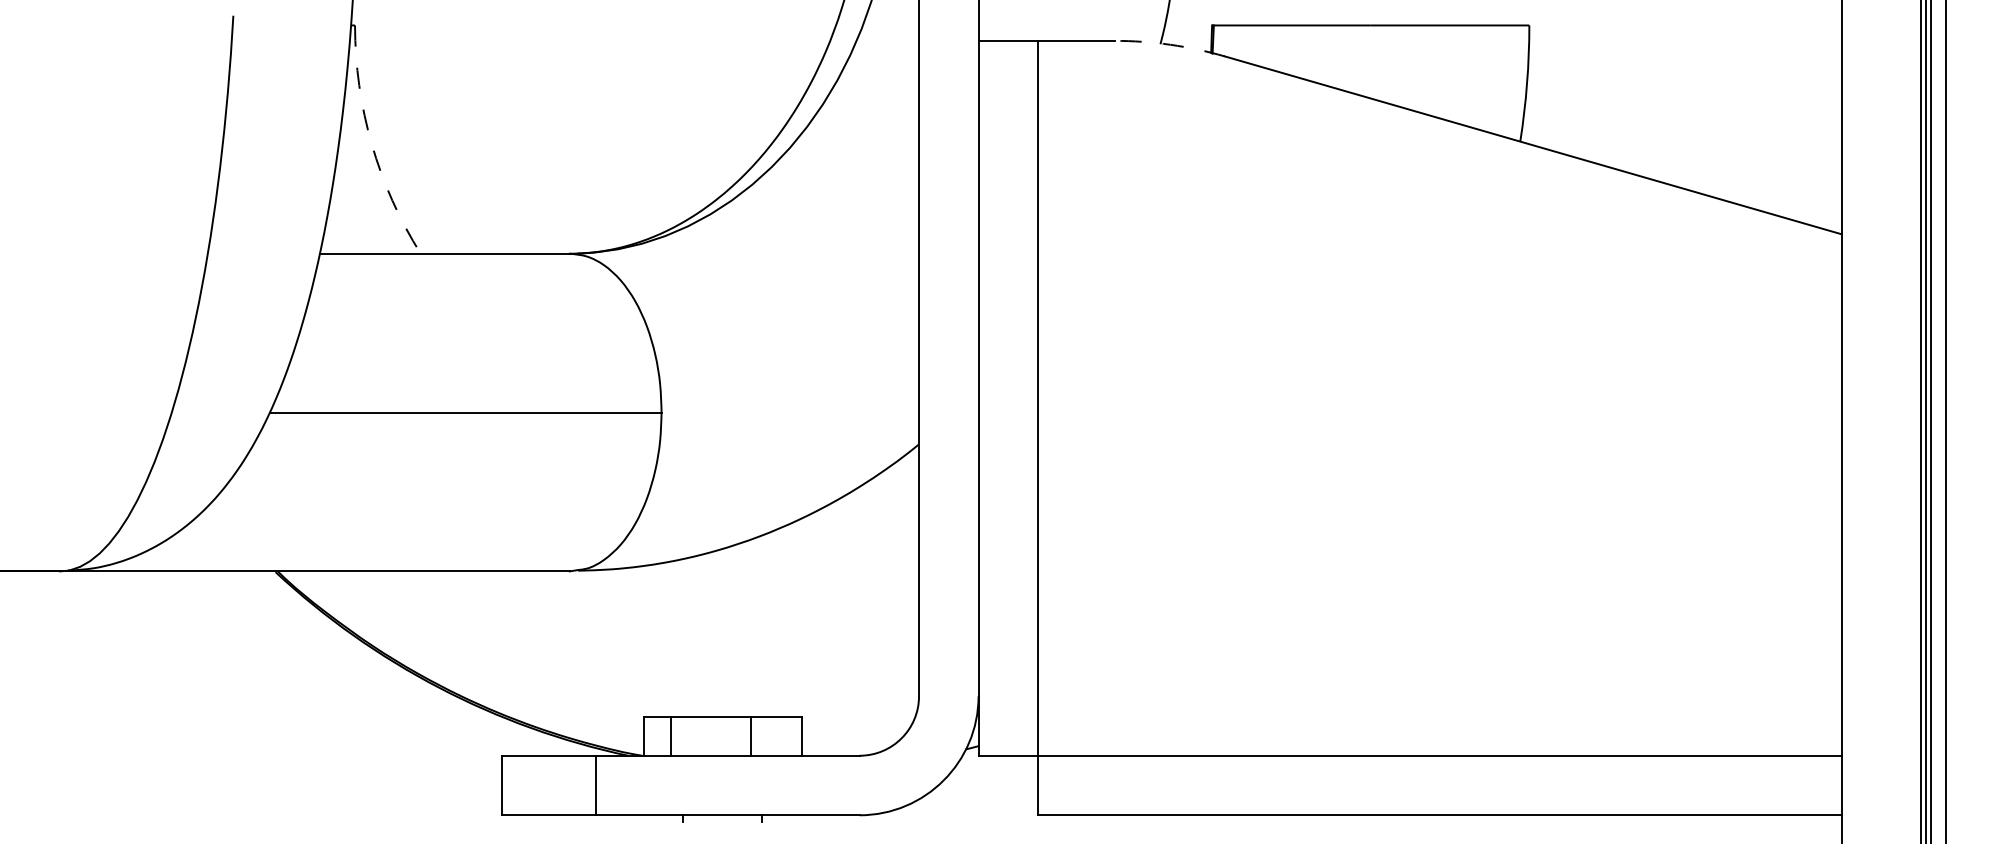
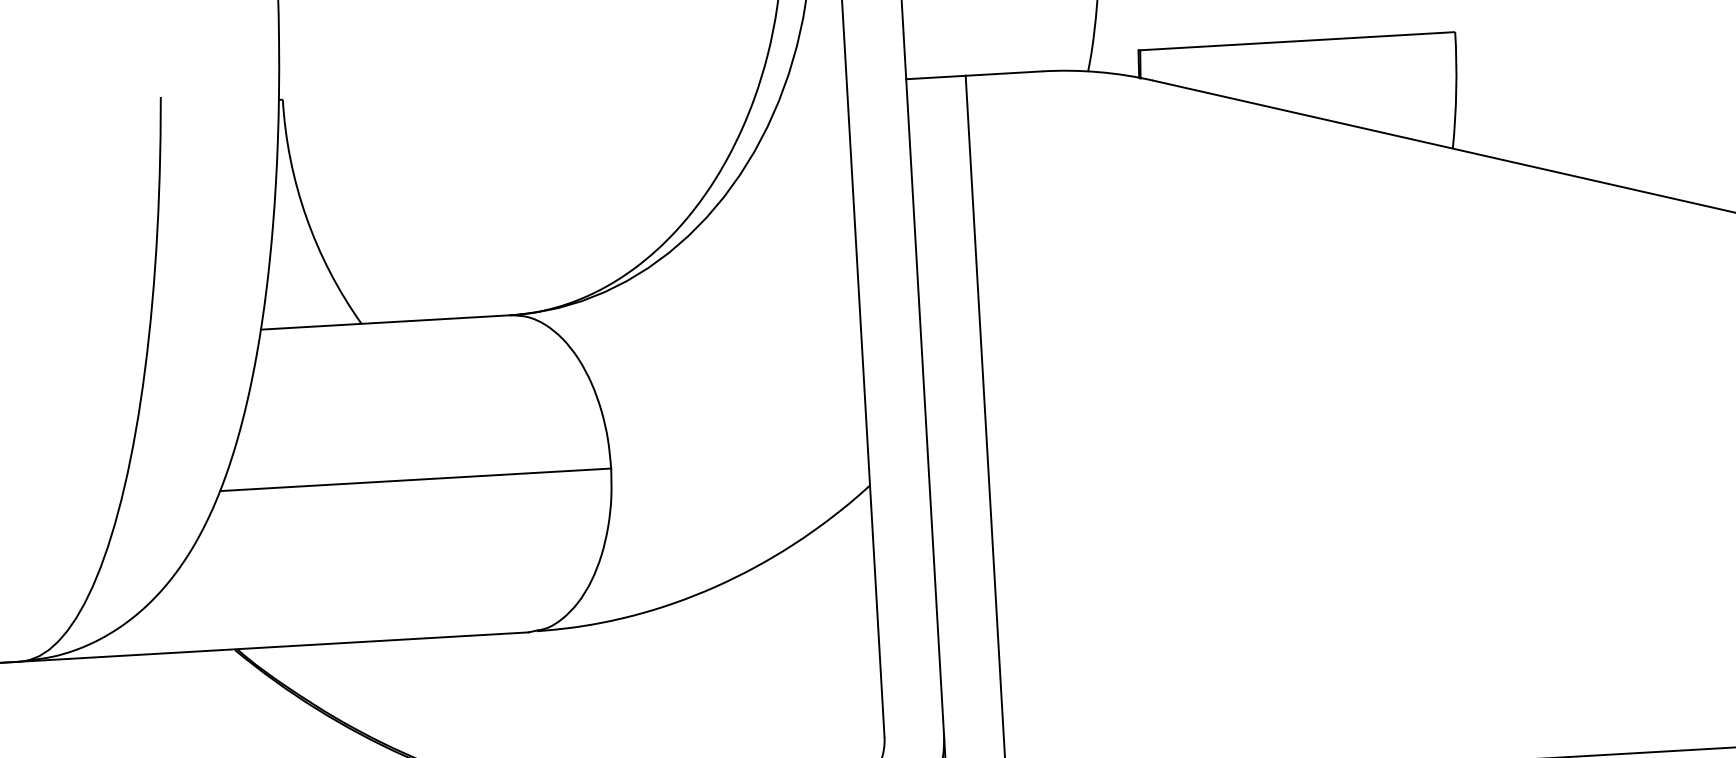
arc: (1170, 44) -> (1098, 71), dashed -> solid
arc: (371, 144) -> (306, 217), dashed -> solid

